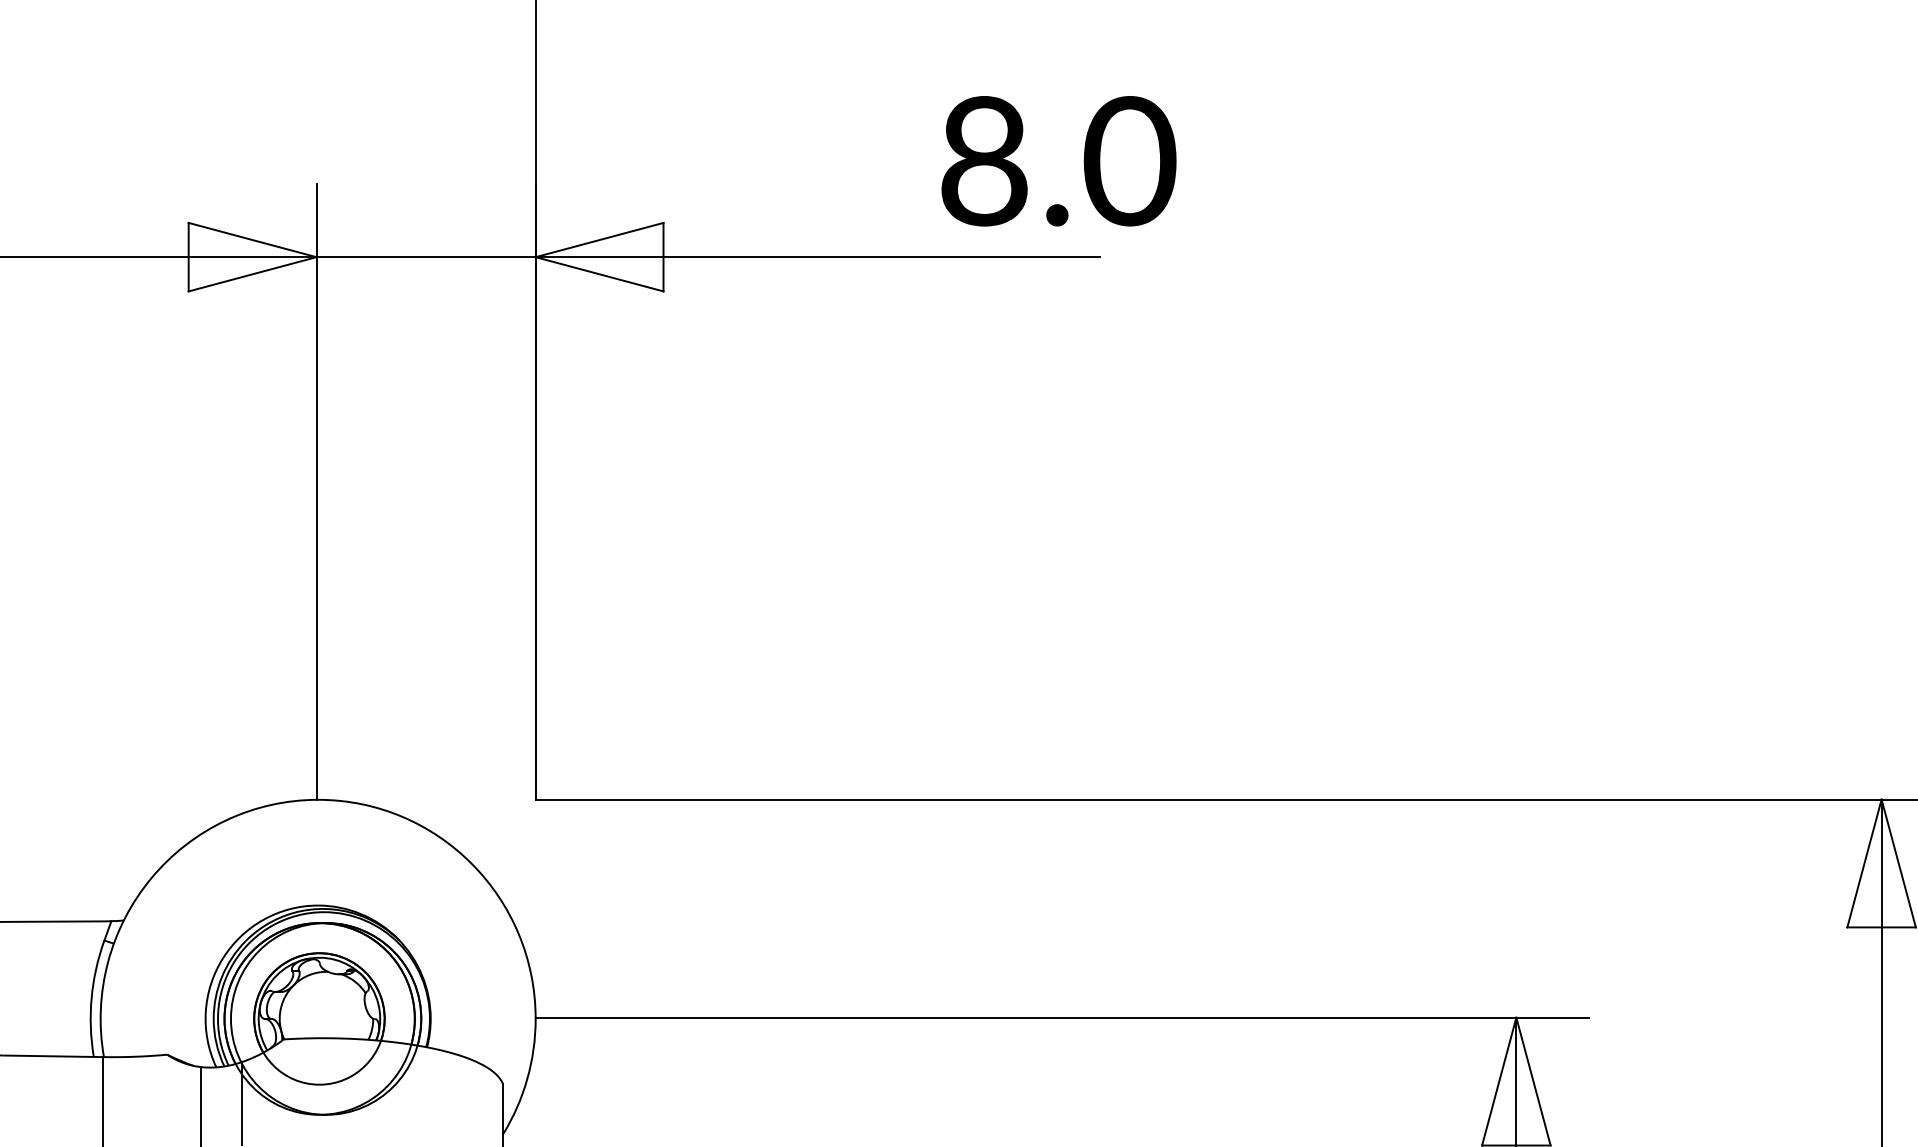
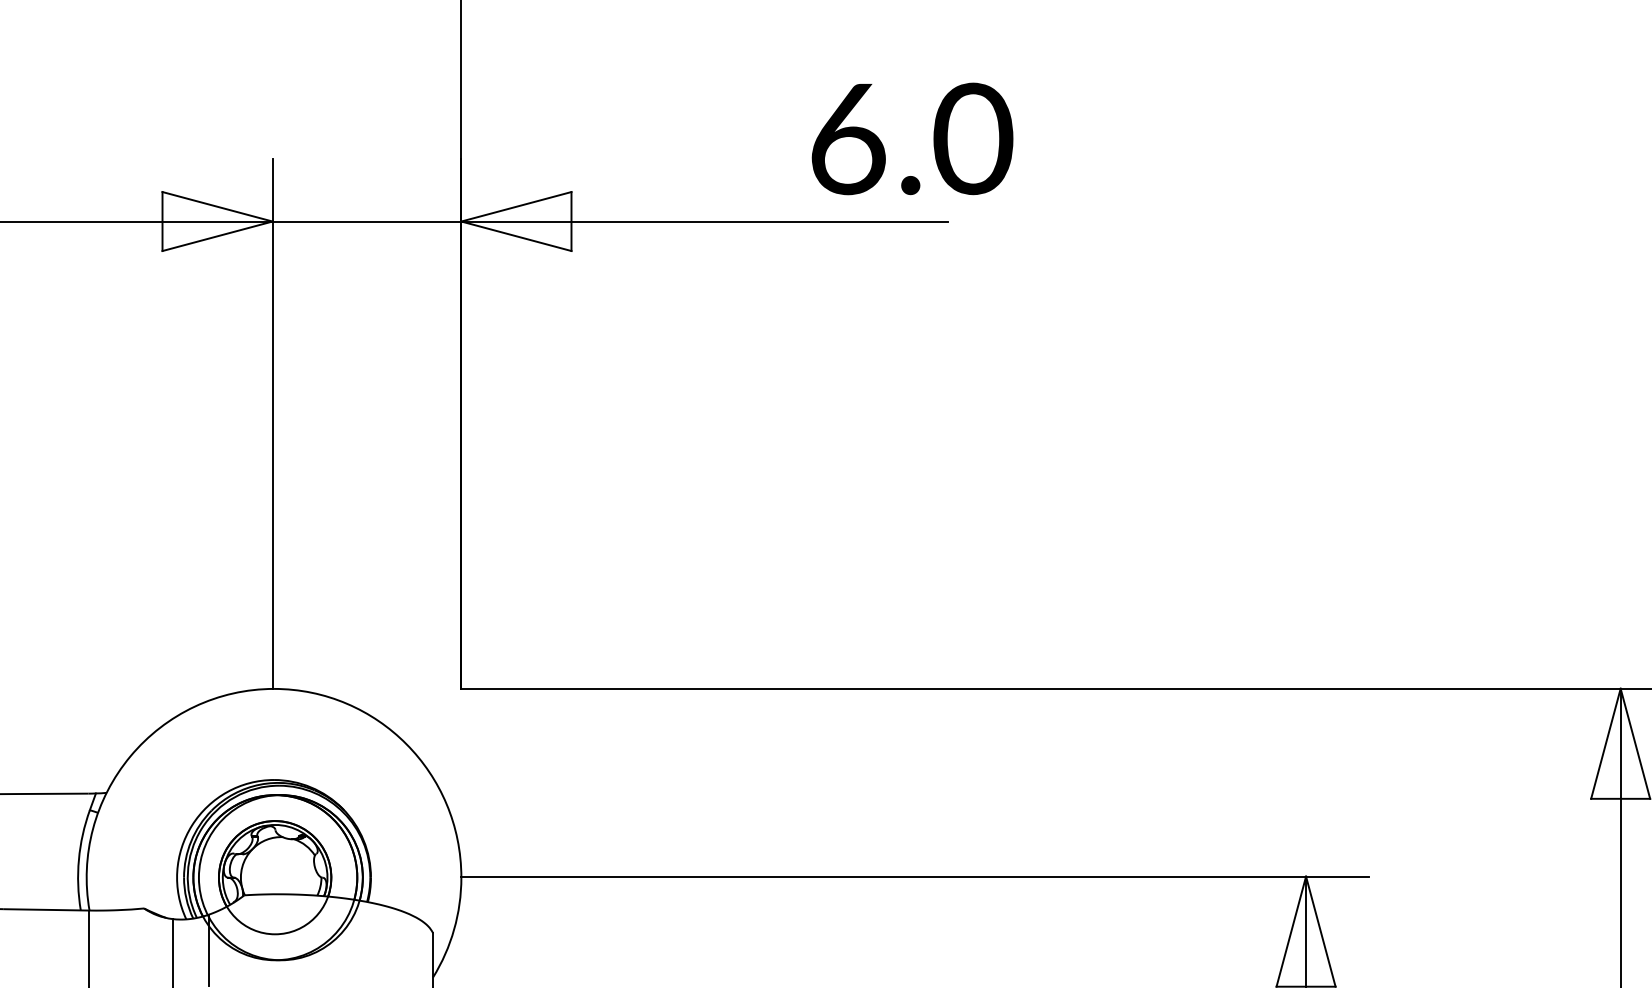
text: (985, 160) -> (848, 138), 8.0 -> 6.0

